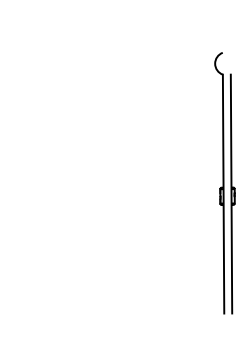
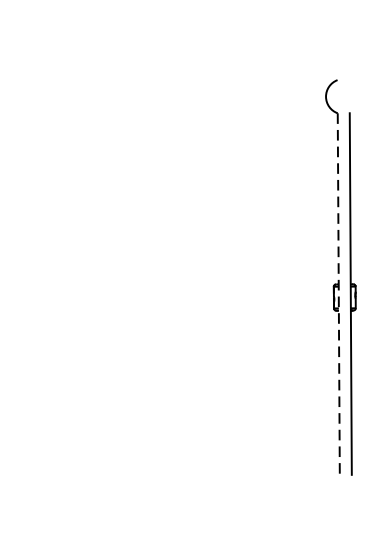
line: (223, 194) -> (338, 294), solid -> dashed

